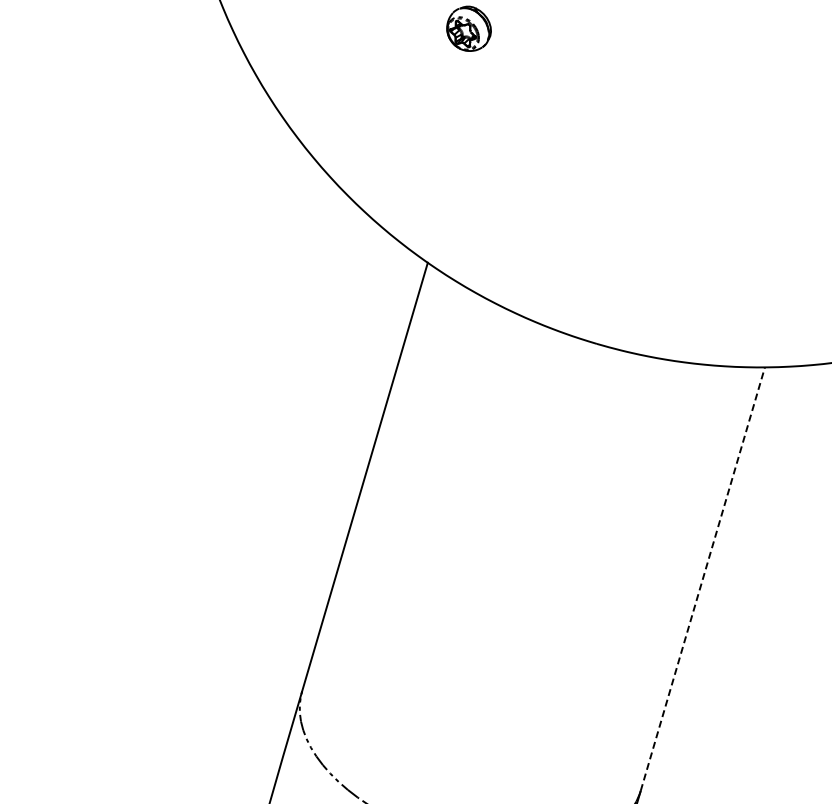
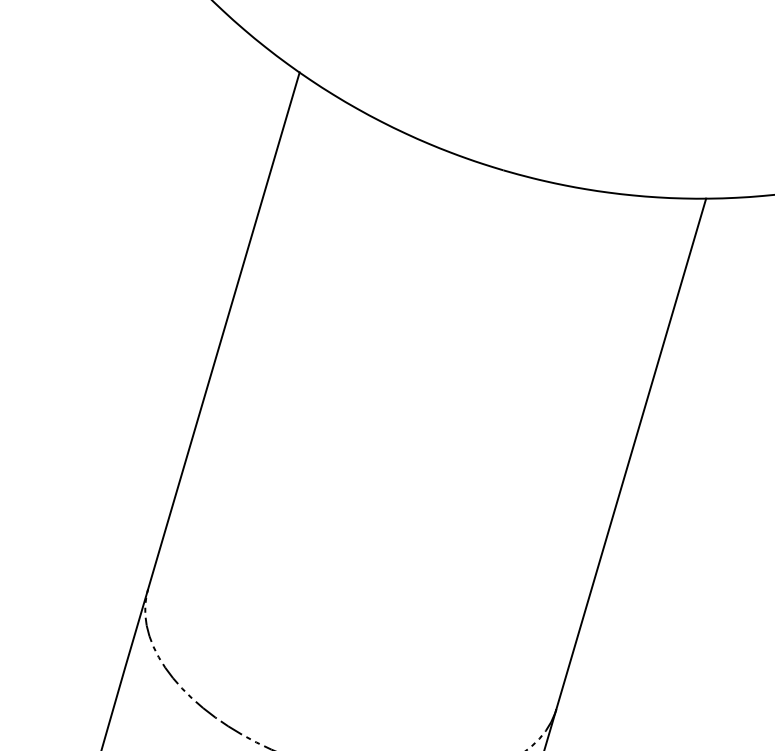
line: (702, 579) -> (630, 454), dashed -> solid

